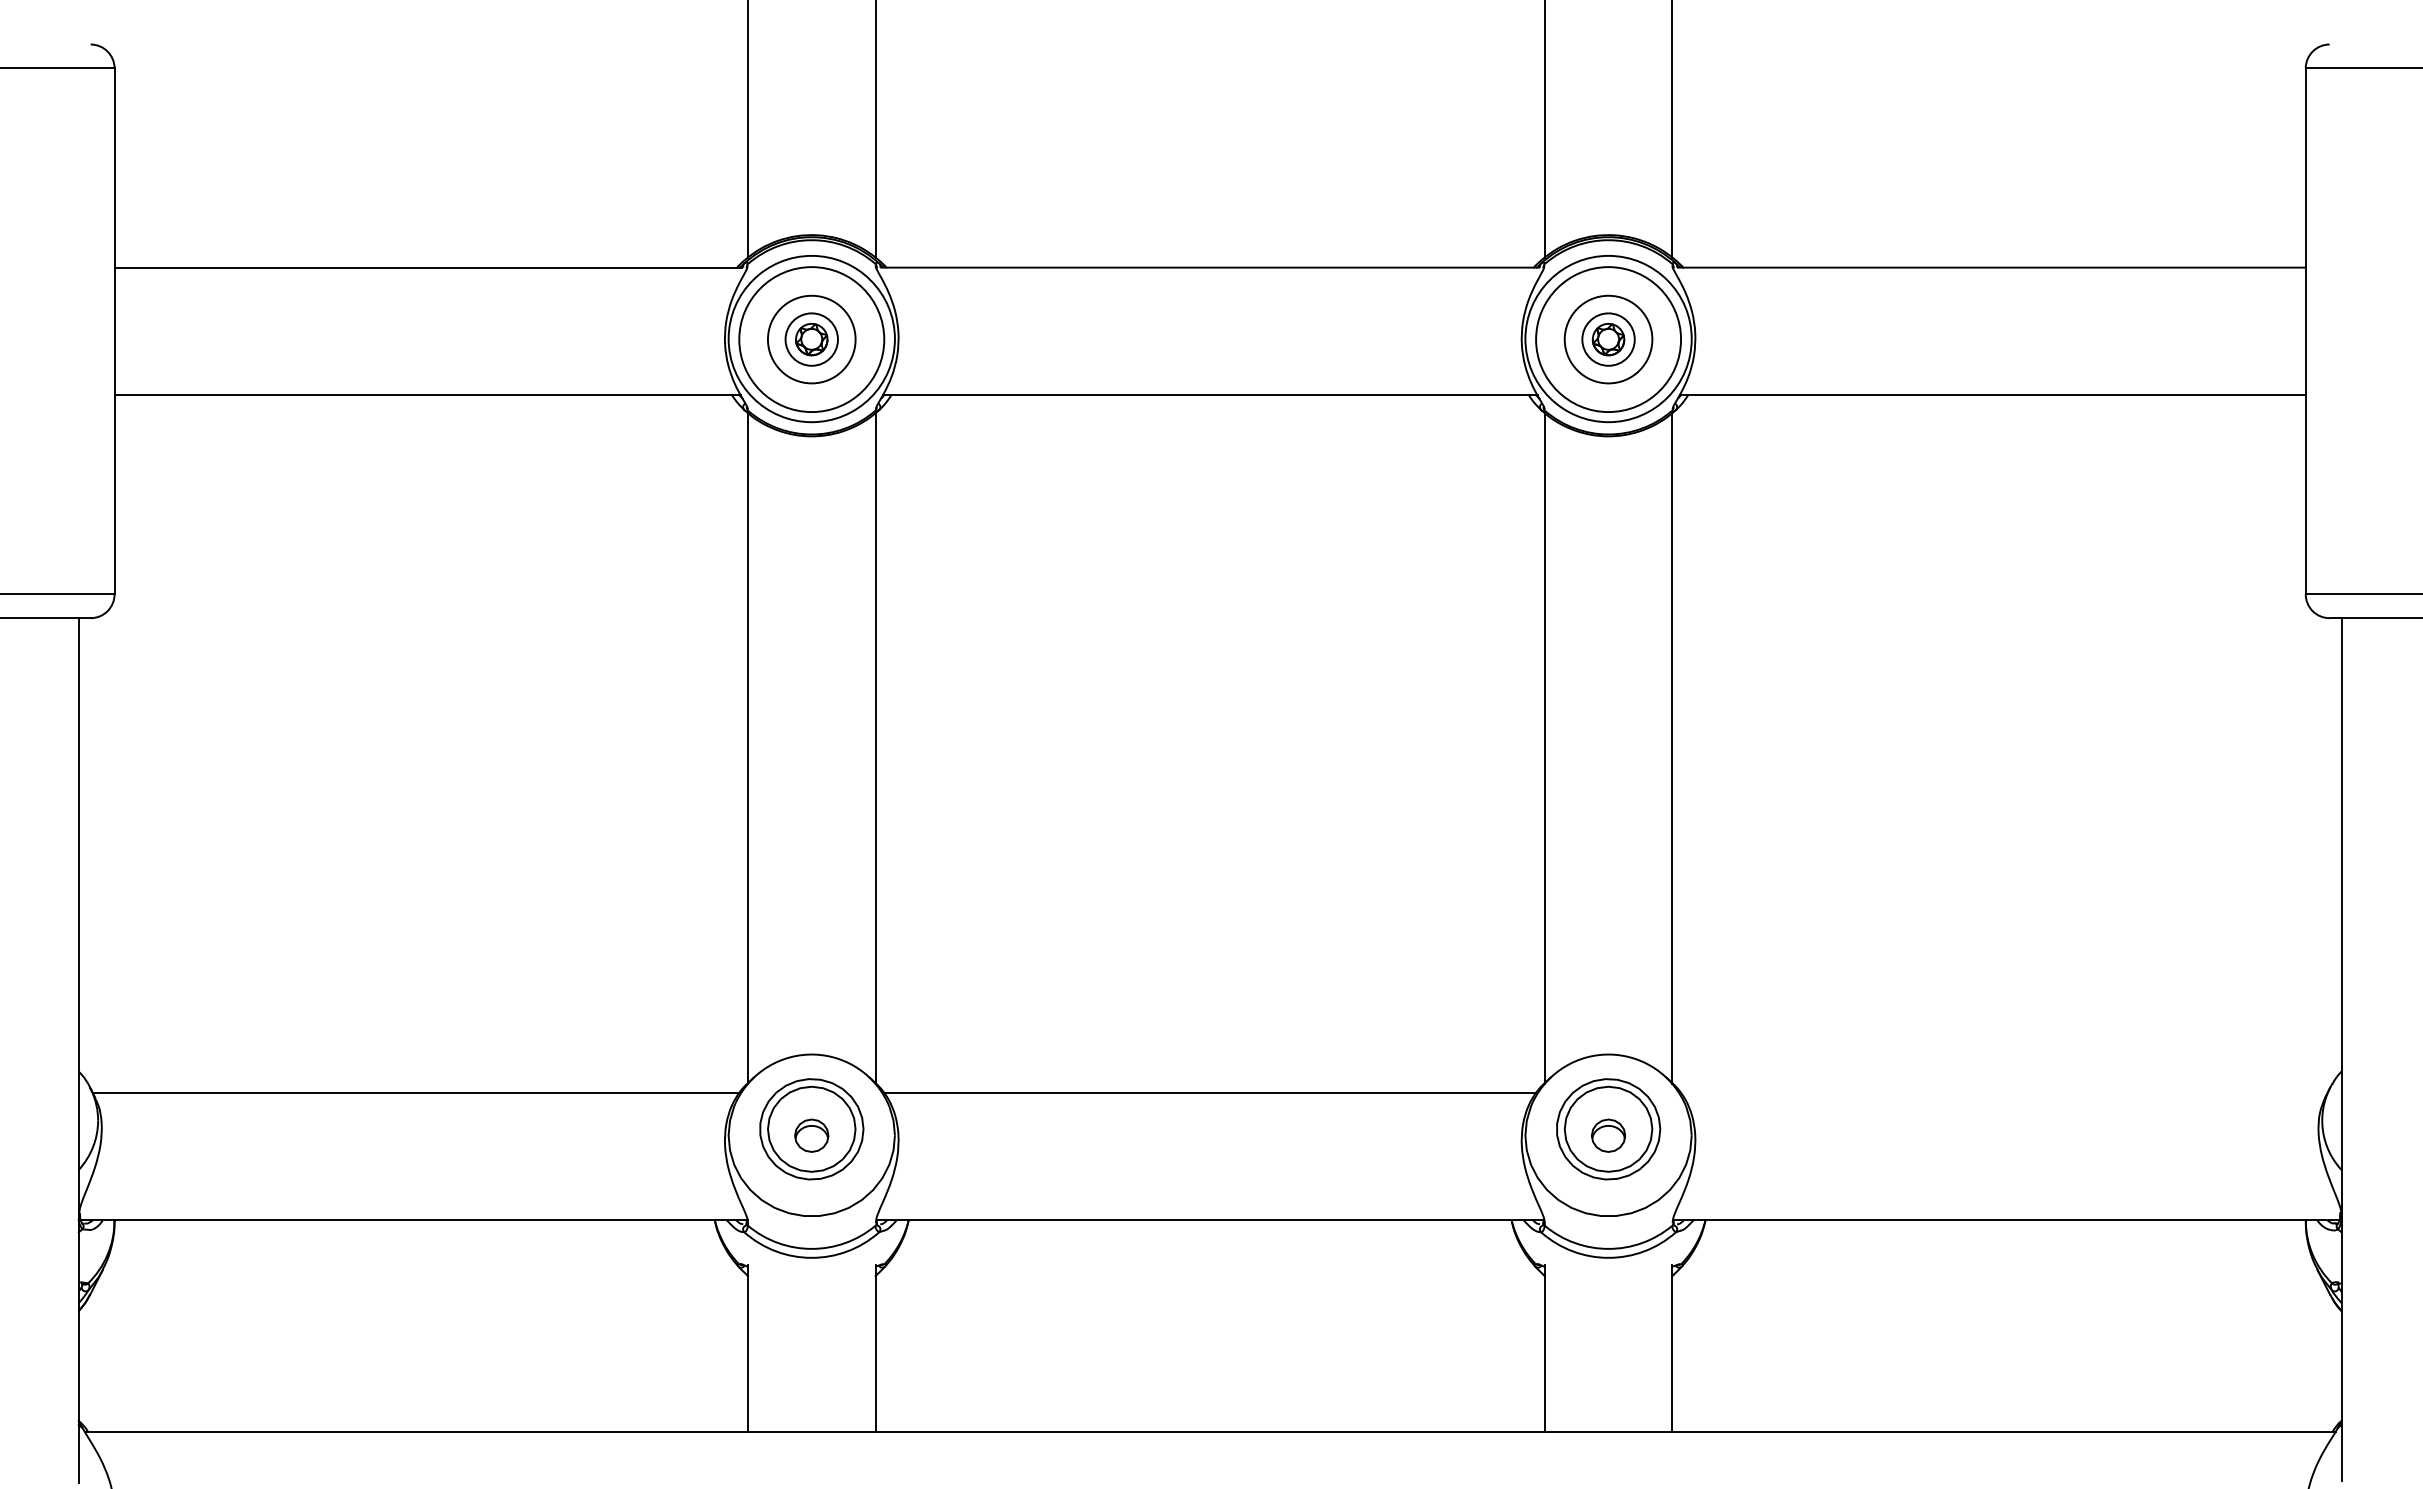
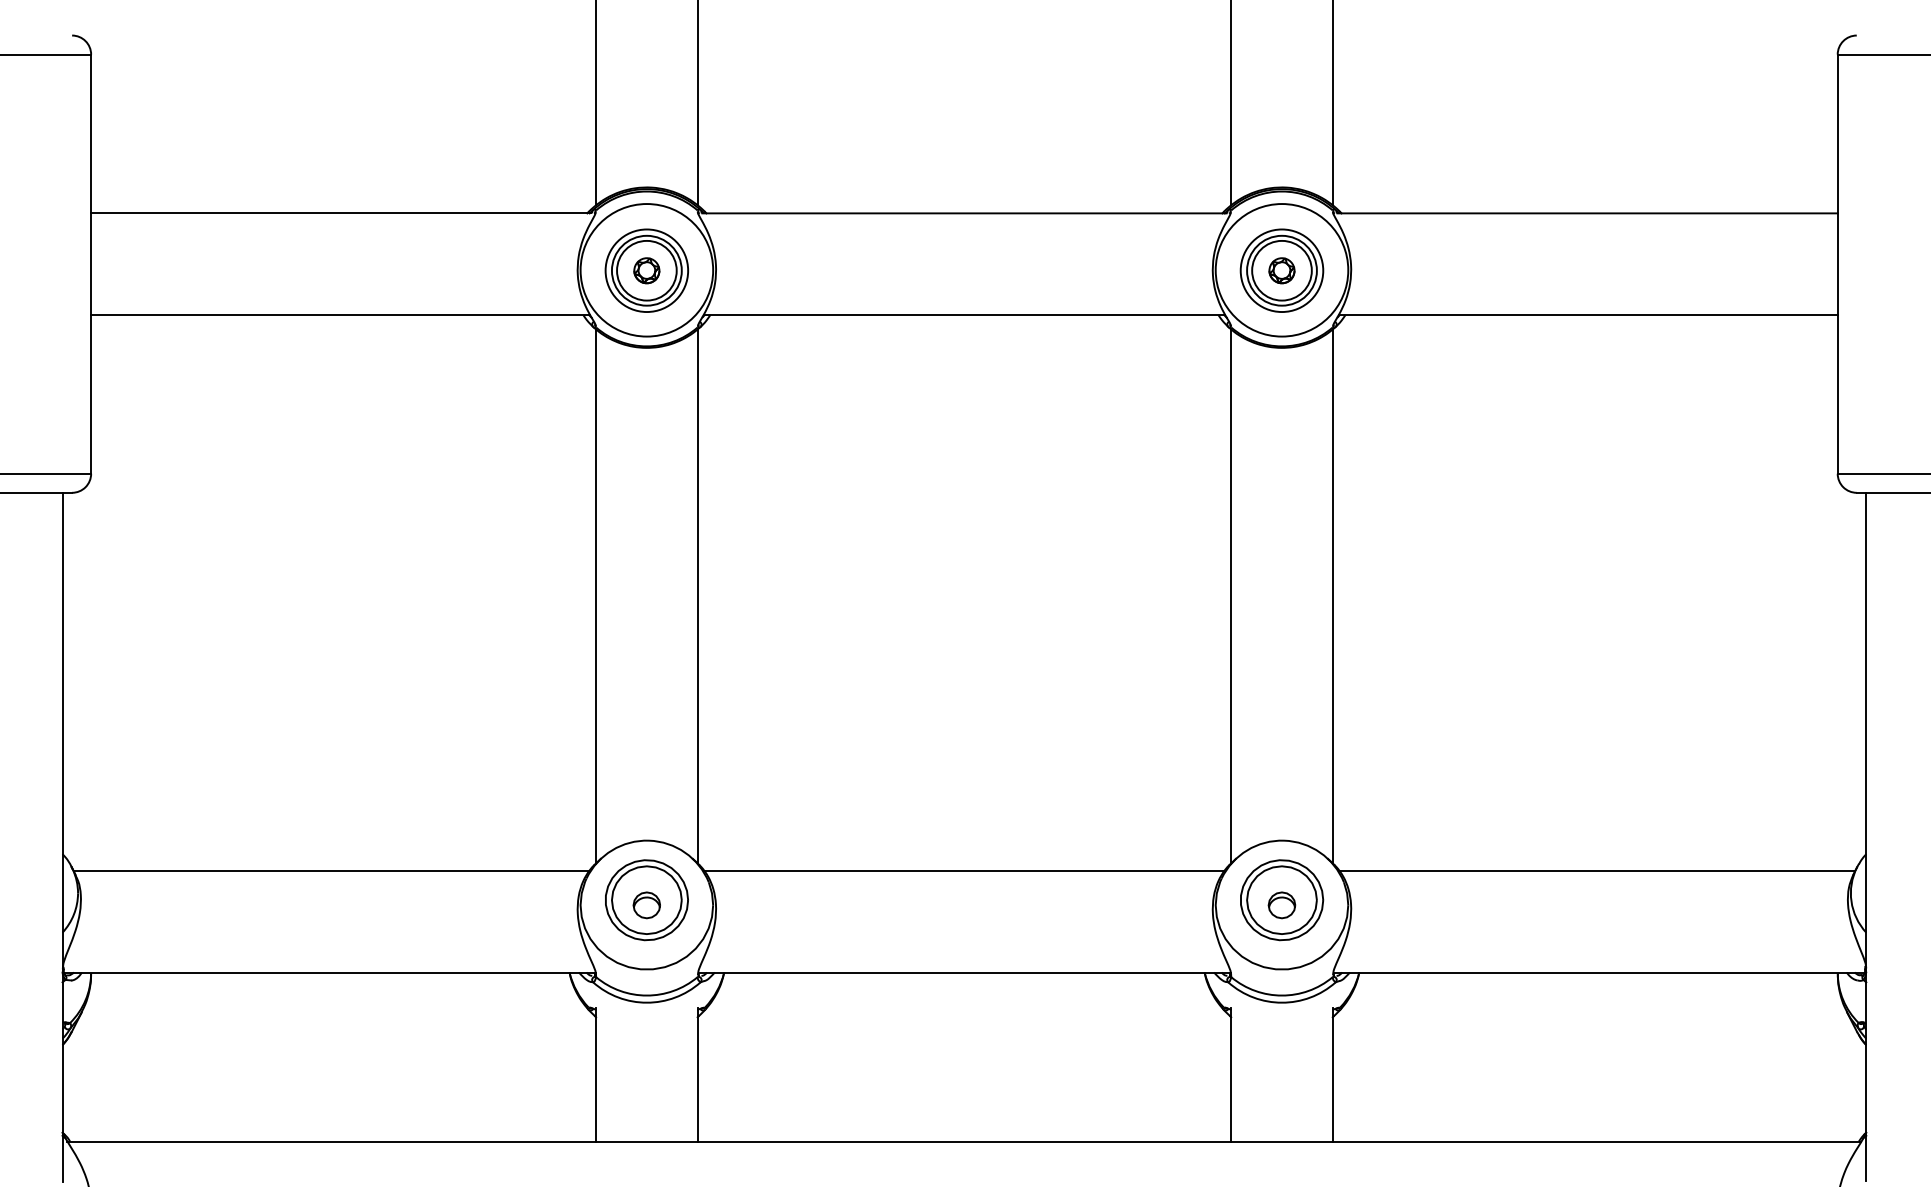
circle: (811, 339) -> (646, 270), size x0.71
circle: (811, 339) -> (646, 270), size x1.43
circle: (1608, 339) -> (1281, 270), size x0.71
circle: (1608, 339) -> (1281, 270), size x1.43
line: (2003, 1092) -> (1596, 870), added

